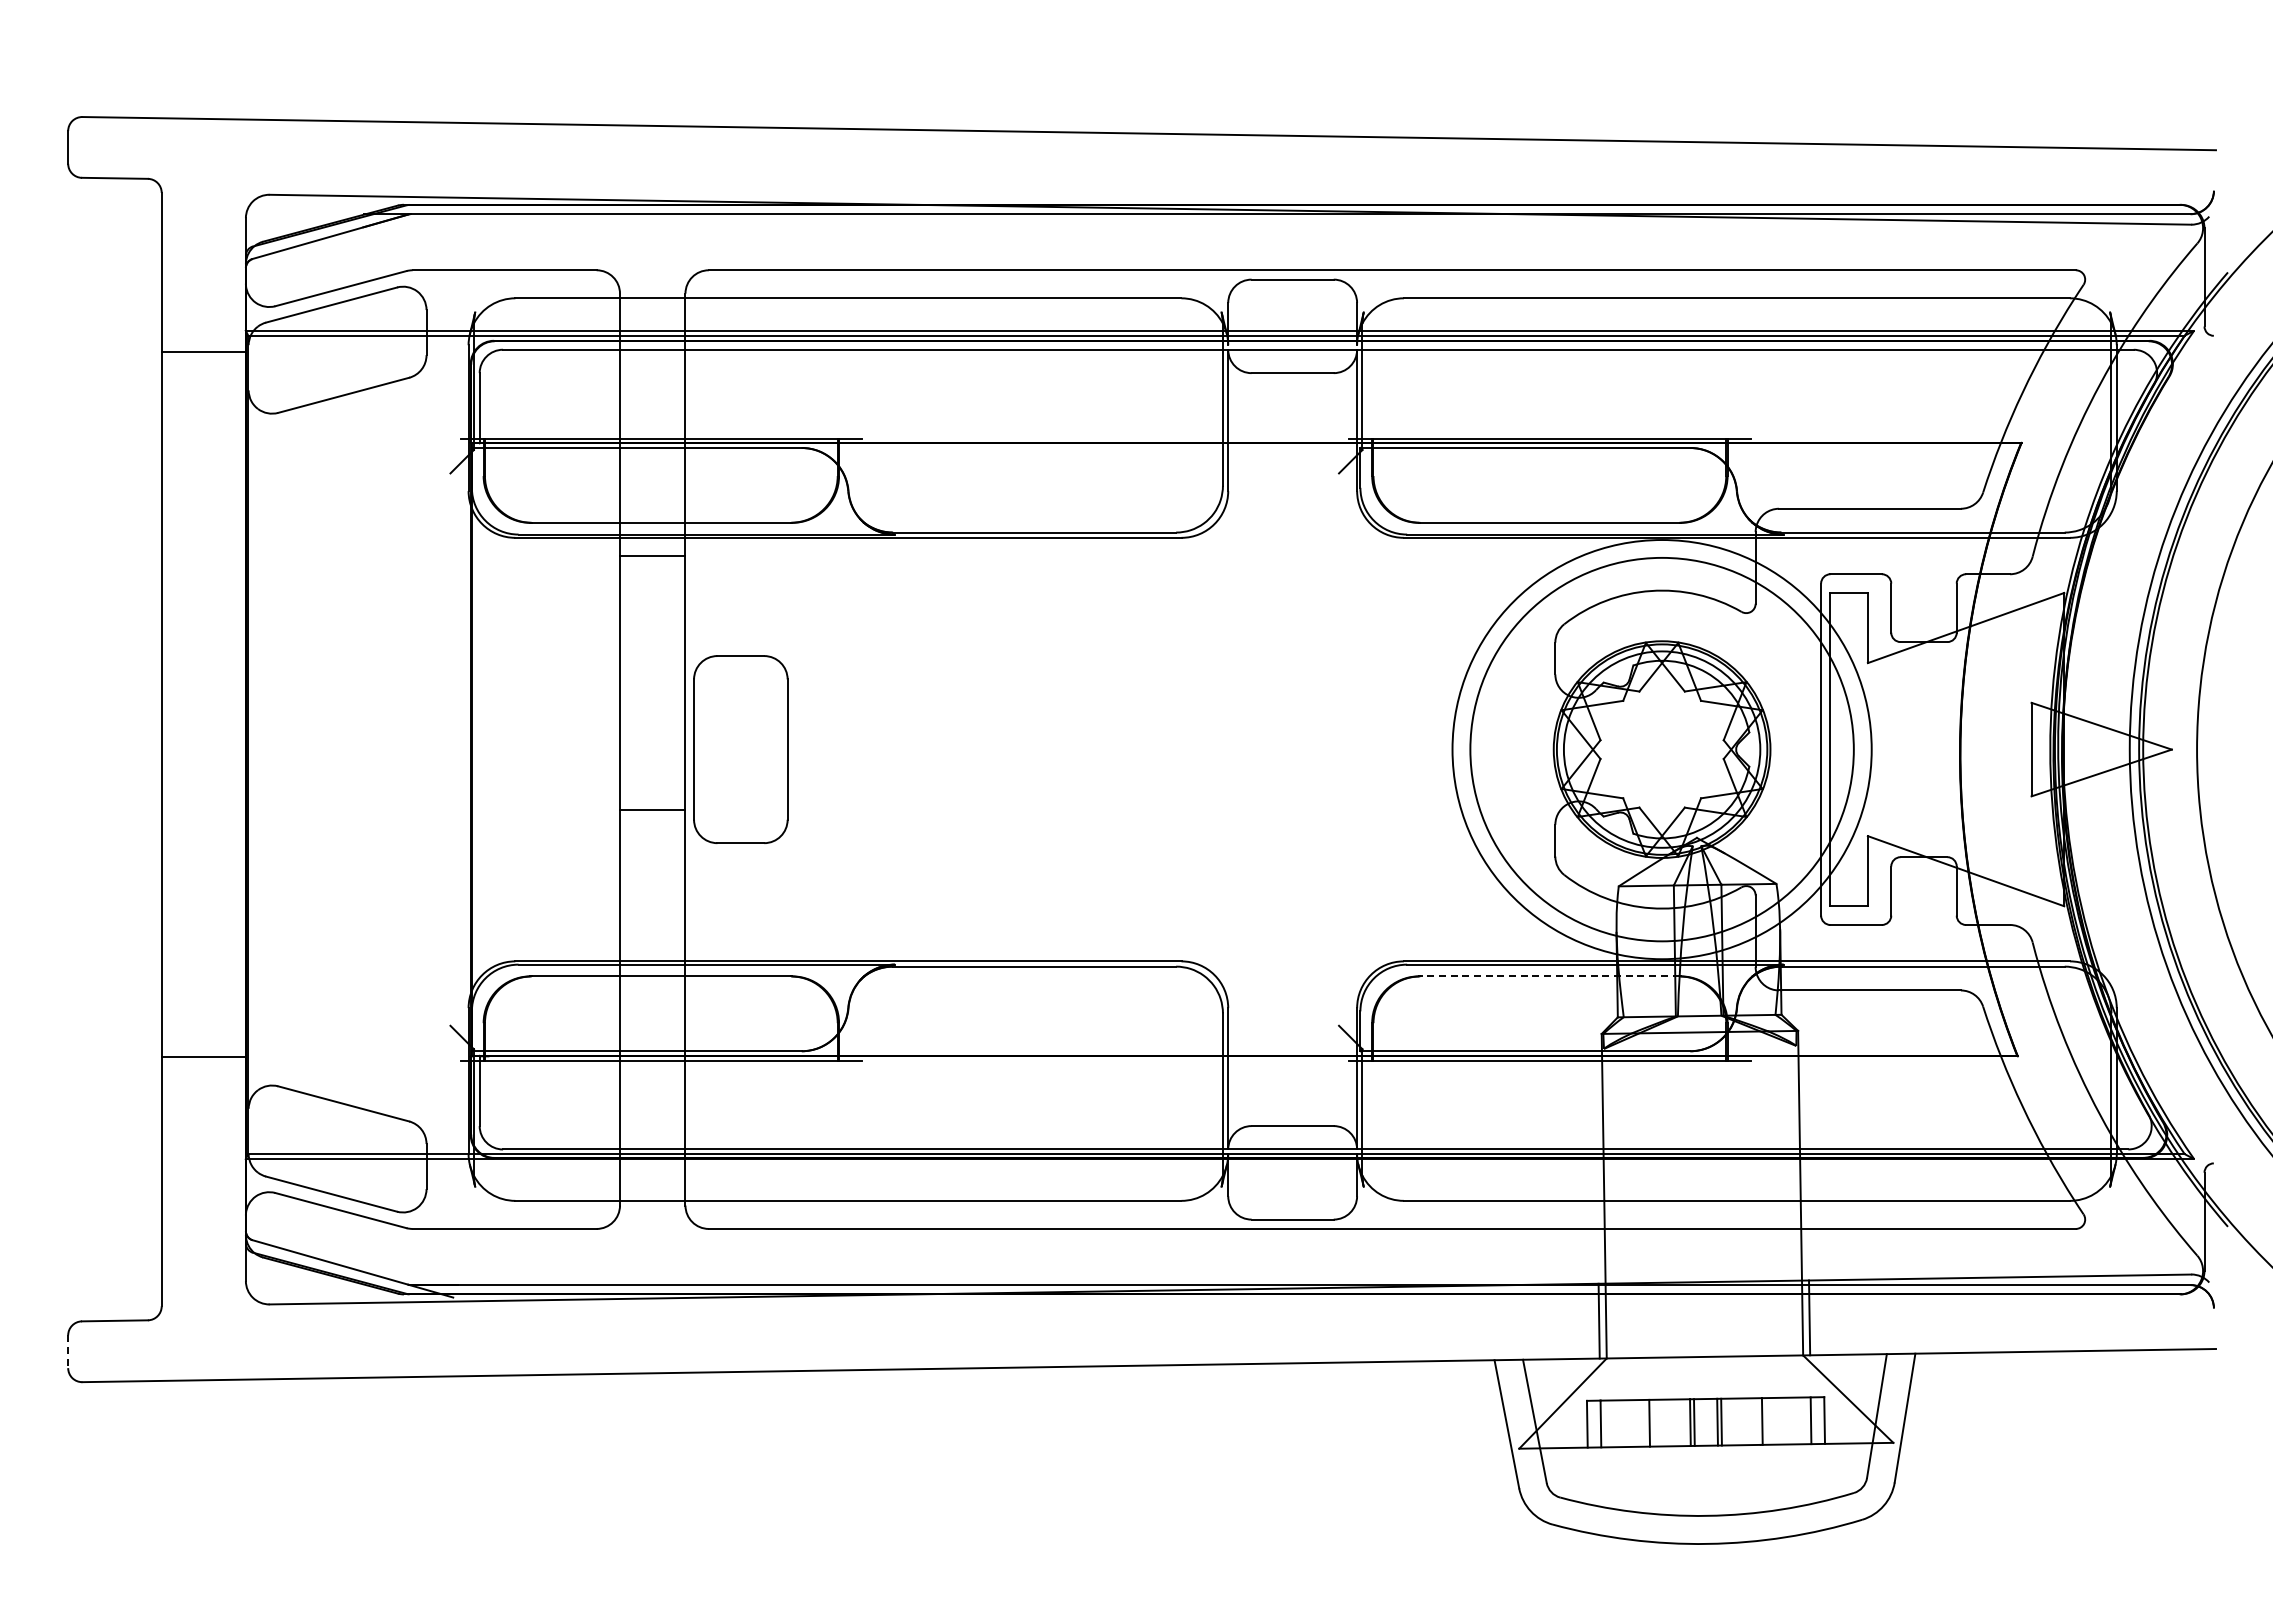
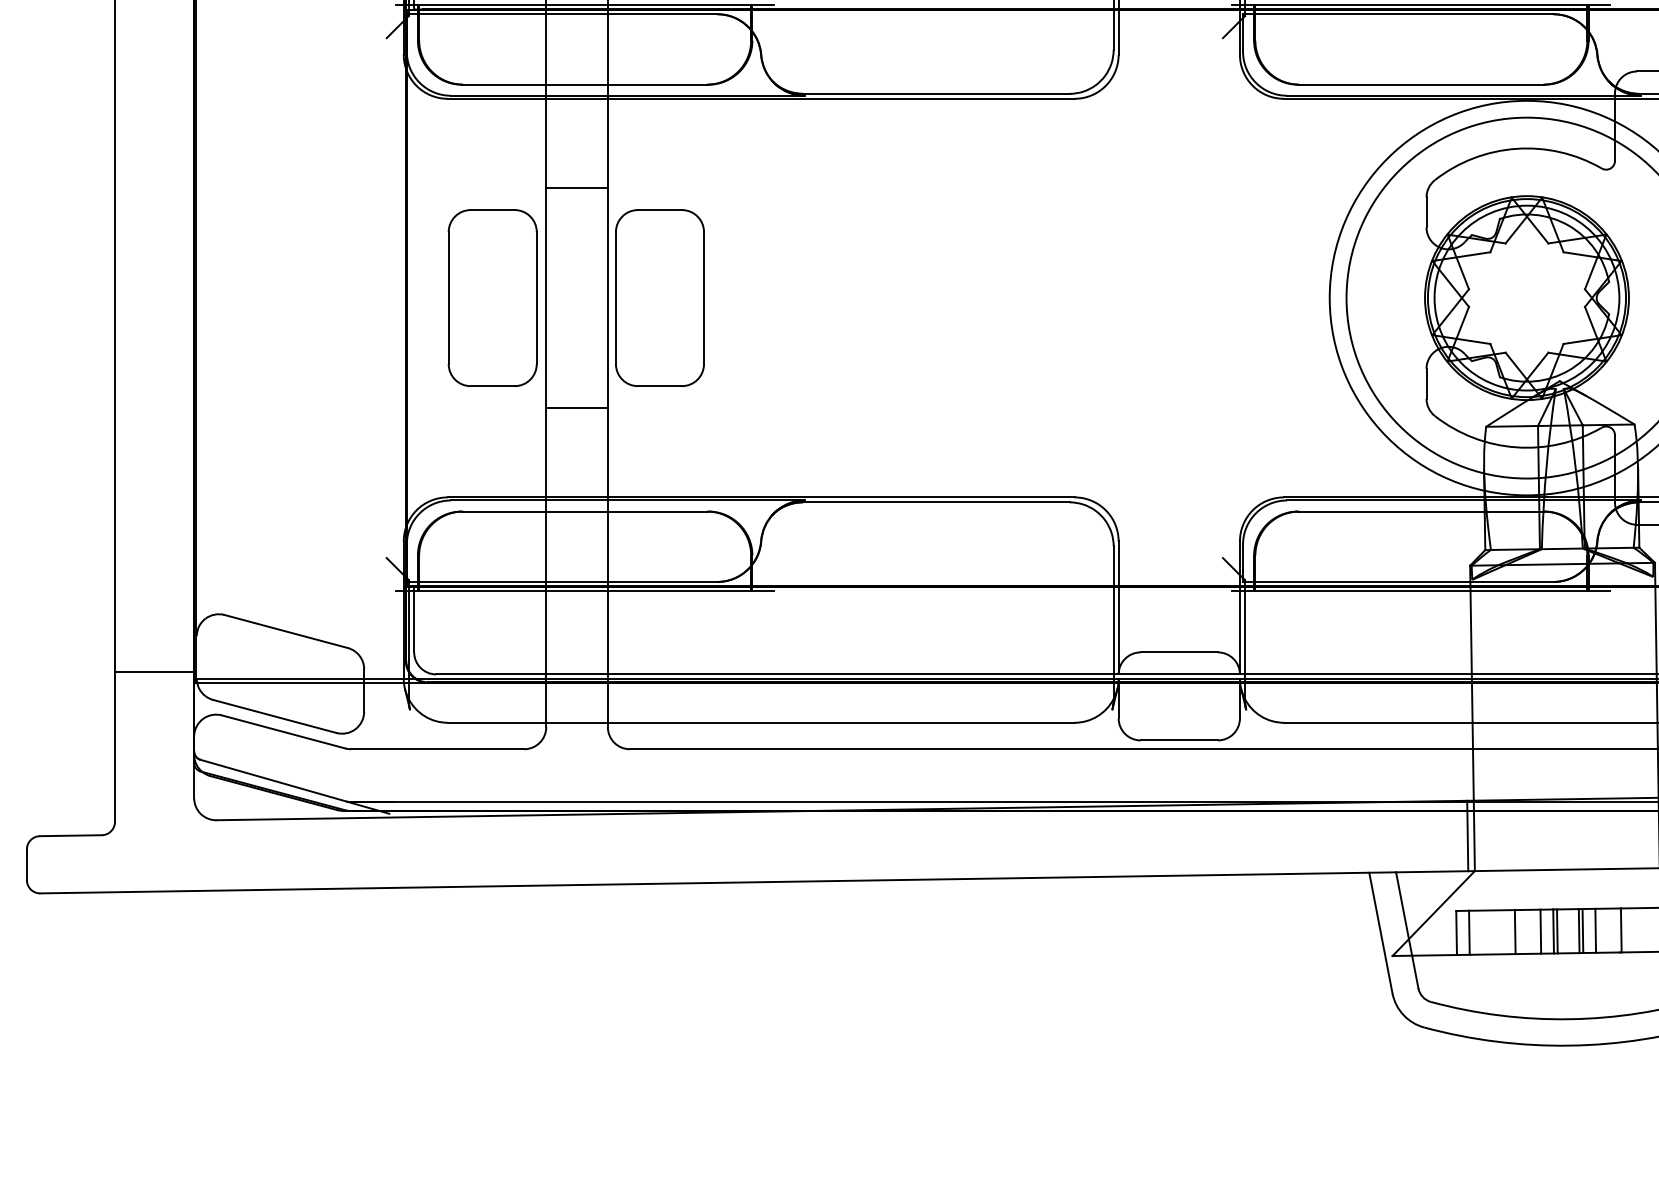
line: (652, 555) -> (576, 187), moved
part: (562, 749) -> (492, 298), added
line: (652, 809) -> (576, 408), moved
line: (1549, 976) -> (1421, 511), dashed -> solid
line: (203, 1057) -> (154, 672), moved
line: (68, 1352) -> (27, 865), dashed -> solid
line: (1734, 1421) -> (1595, 930), added
line: (1676, 1422) -> (1540, 931), added

